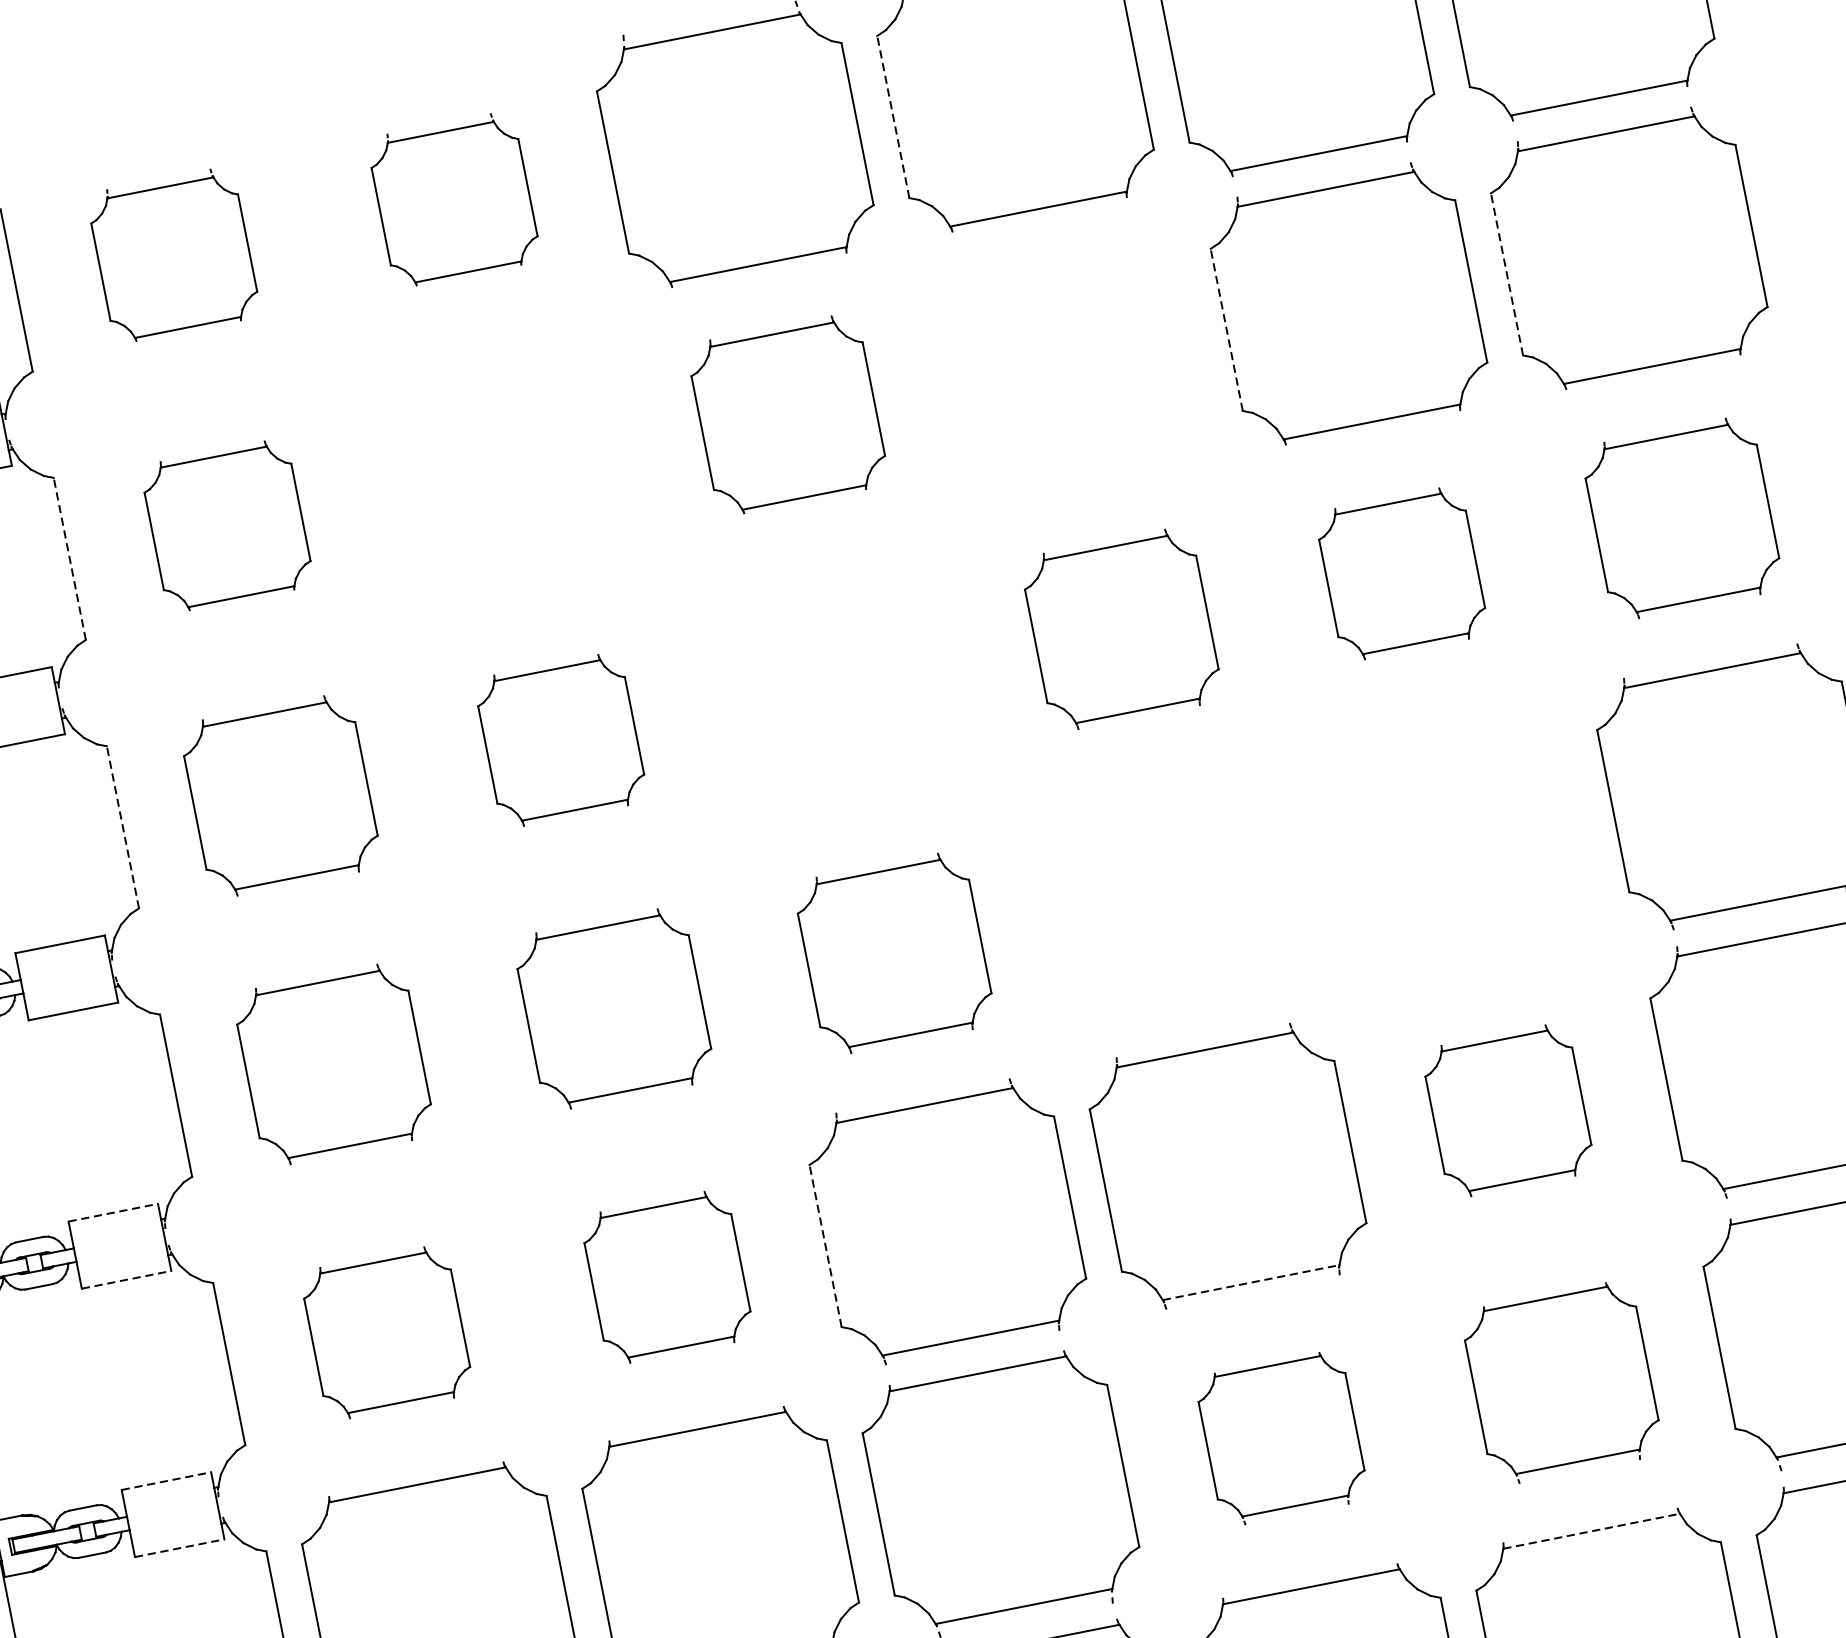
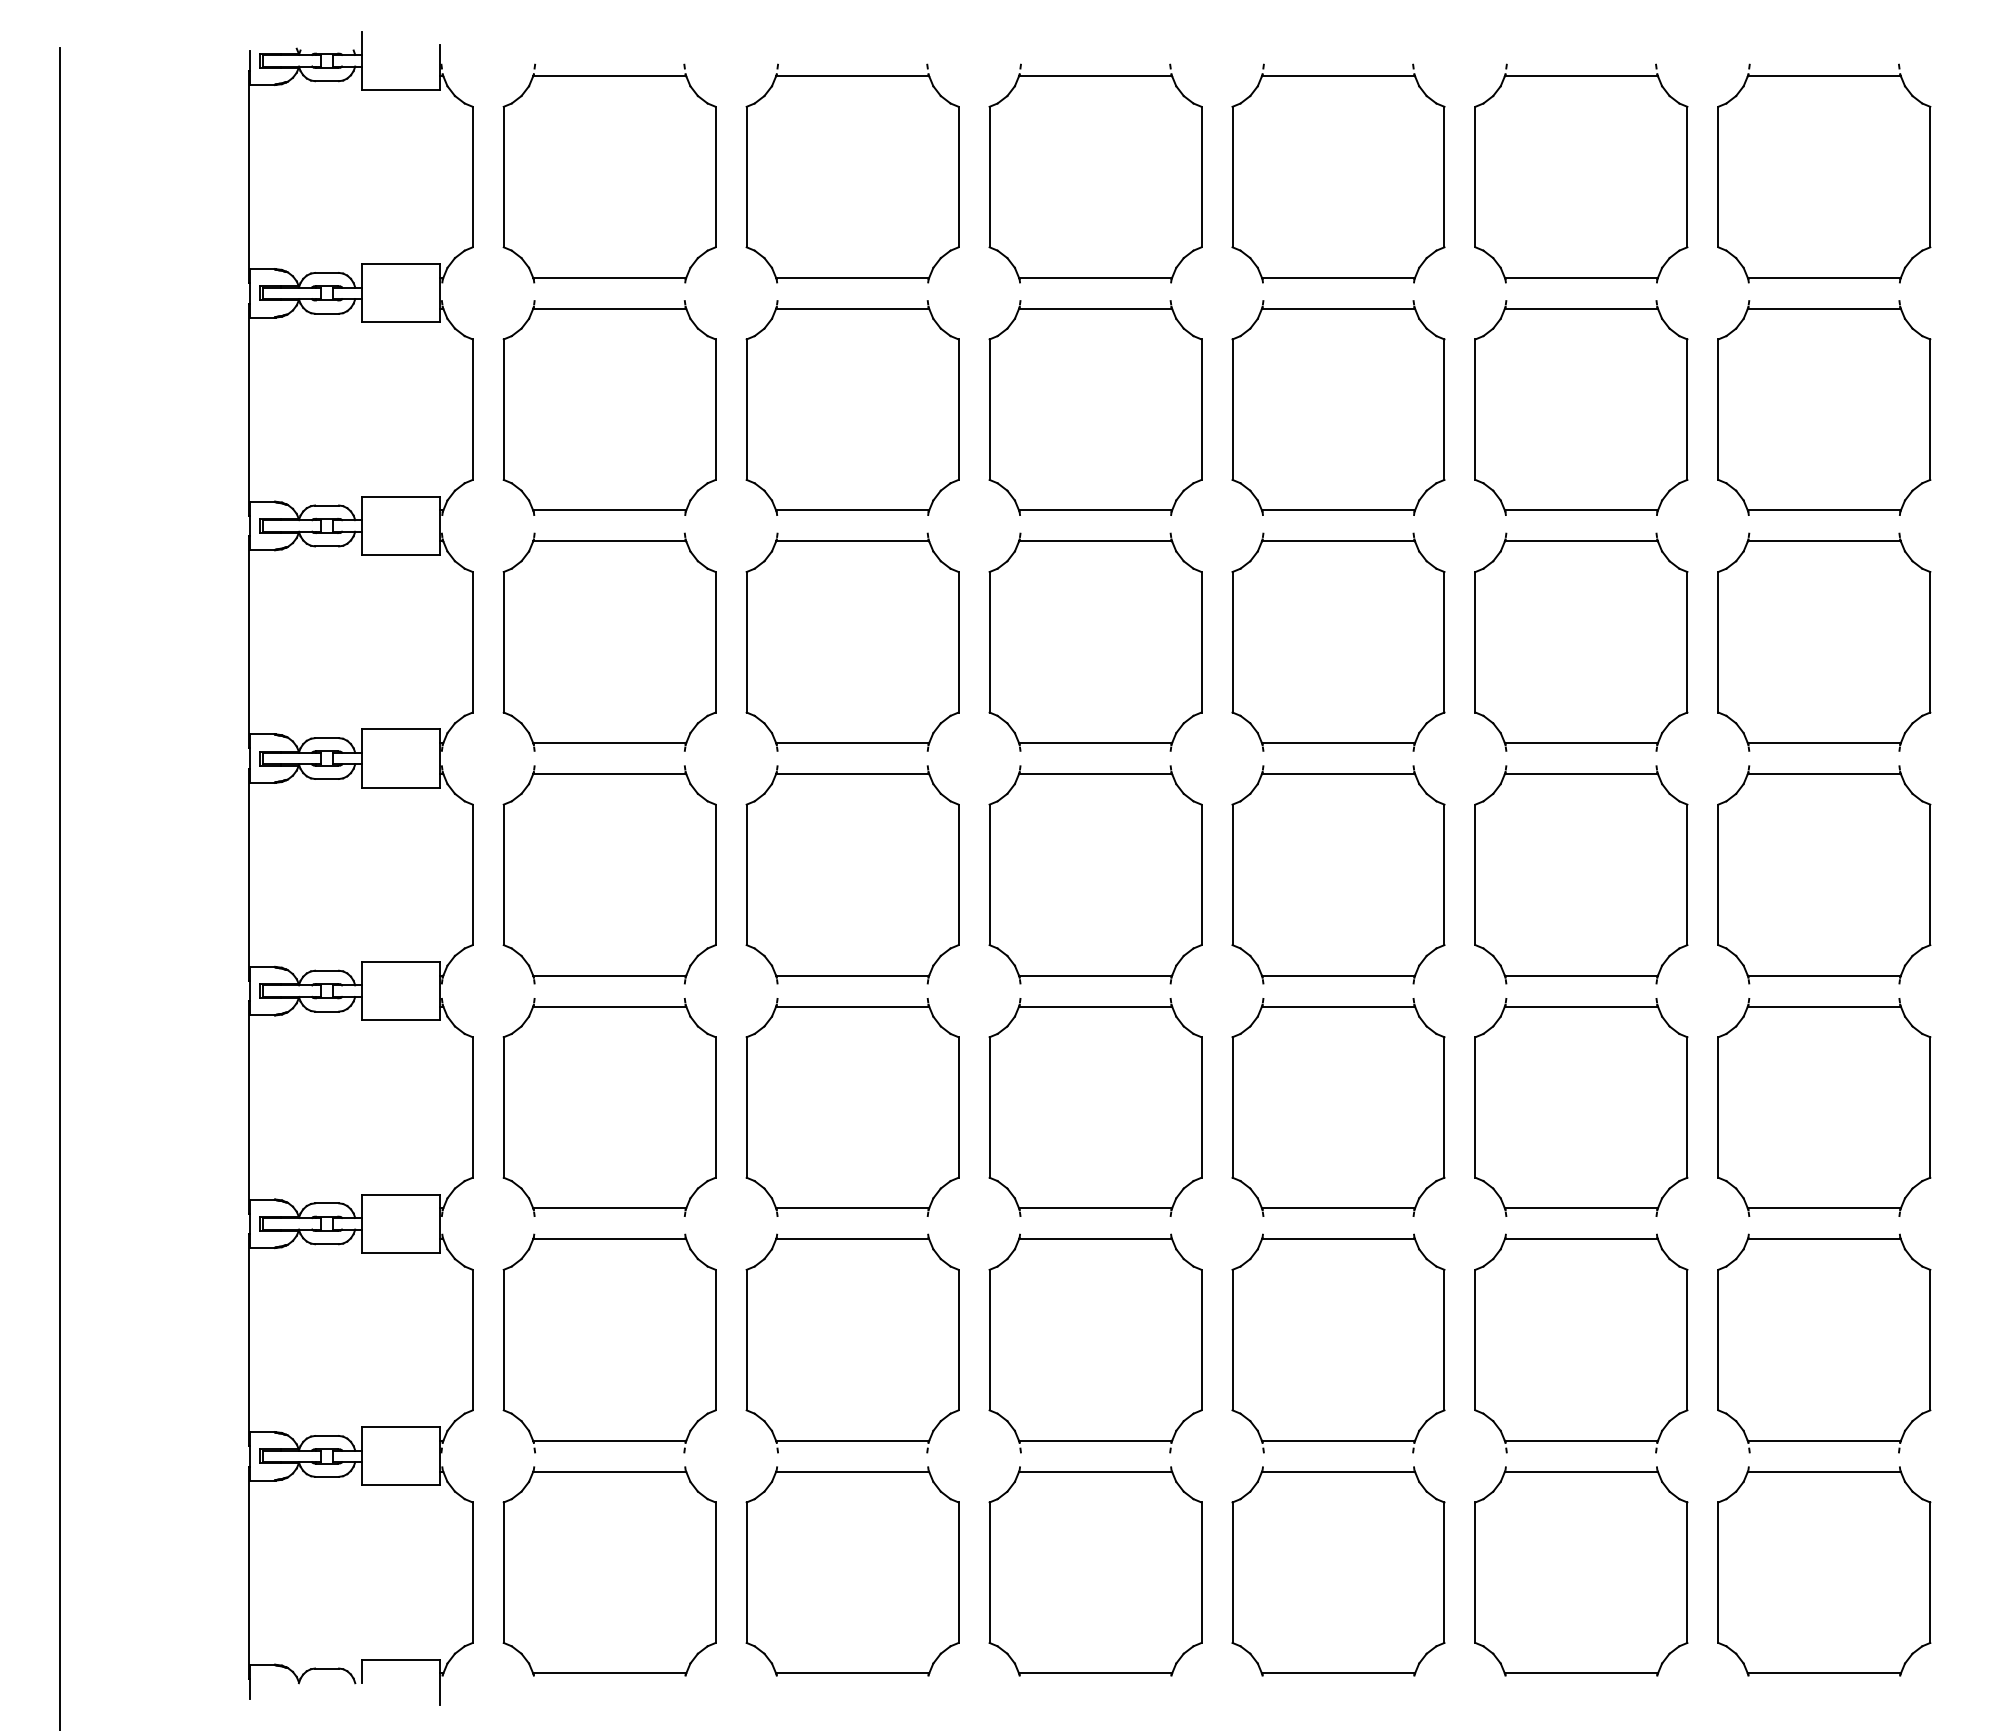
line: (893, 116) -> (1232, 176), dashed -> solid
part: (454, 199) -> (852, 173), size x1.67
part: (173, 255) -> (609, 173), size x1.67
line: (1507, 274) -> (1718, 409), dashed -> solid
line: (1226, 329) -> (1475, 409), dashed -> solid
part: (1068, 358) -> (1338, 407), added
part: (787, 414) -> (1095, 407), size x1.43
part: (507, 469) -> (852, 407), added
part: (1682, 517) -> (1824, 641), size x1.43
part: (227, 525) -> (609, 407), size x1.67
line: (69, 558) -> (472, 409), dashed -> solid
part: (1402, 573) -> (1581, 641), size x1.67
part: (1121, 628) -> (1338, 641), size x1.43
part: (841, 684) -> (1095, 641), added
part: (560, 739) -> (852, 641), size x1.67
part: (280, 795) -> (609, 641), size x1.43
line: (122, 826) -> (472, 641), dashed -> solid
part: (1455, 841) -> (1581, 874), added
part: (1174, 897) -> (1338, 874), added
part: (894, 953) -> (1095, 874), size x1.43
part: (614, 1008) -> (852, 874), size x1.43
part: (333, 1064) -> (609, 874), size x1.43
part: (1508, 1110) -> (1581, 1107), size x1.67
line: (113, 1213) -> (401, 962), dashed -> solid
line: (825, 1244) -> (989, 1106), dashed -> solid
part: (667, 1277) -> (852, 1107), size x1.67
line: (127, 1280) -> (401, 1020), dashed -> solid
line: (1251, 1282) -> (1338, 1208), dashed -> solid
part: (387, 1332) -> (609, 1107), size x1.67
part: (1562, 1383) -> (1581, 1343), size x1.43
part: (1282, 1438) -> (1338, 1343), size x1.67
line: (166, 1480) -> (401, 1194), dashed -> solid
line: (1591, 1530) -> (1581, 1471), dashed -> solid
line: (180, 1547) -> (401, 1252), dashed -> solid

